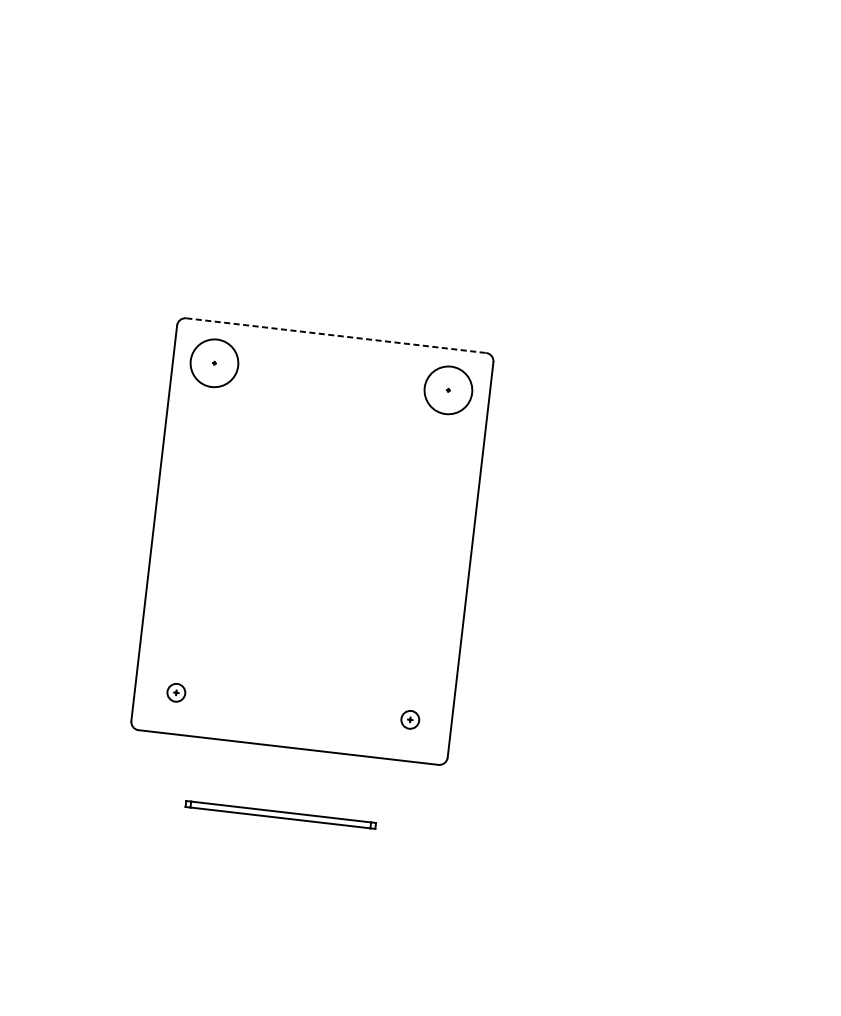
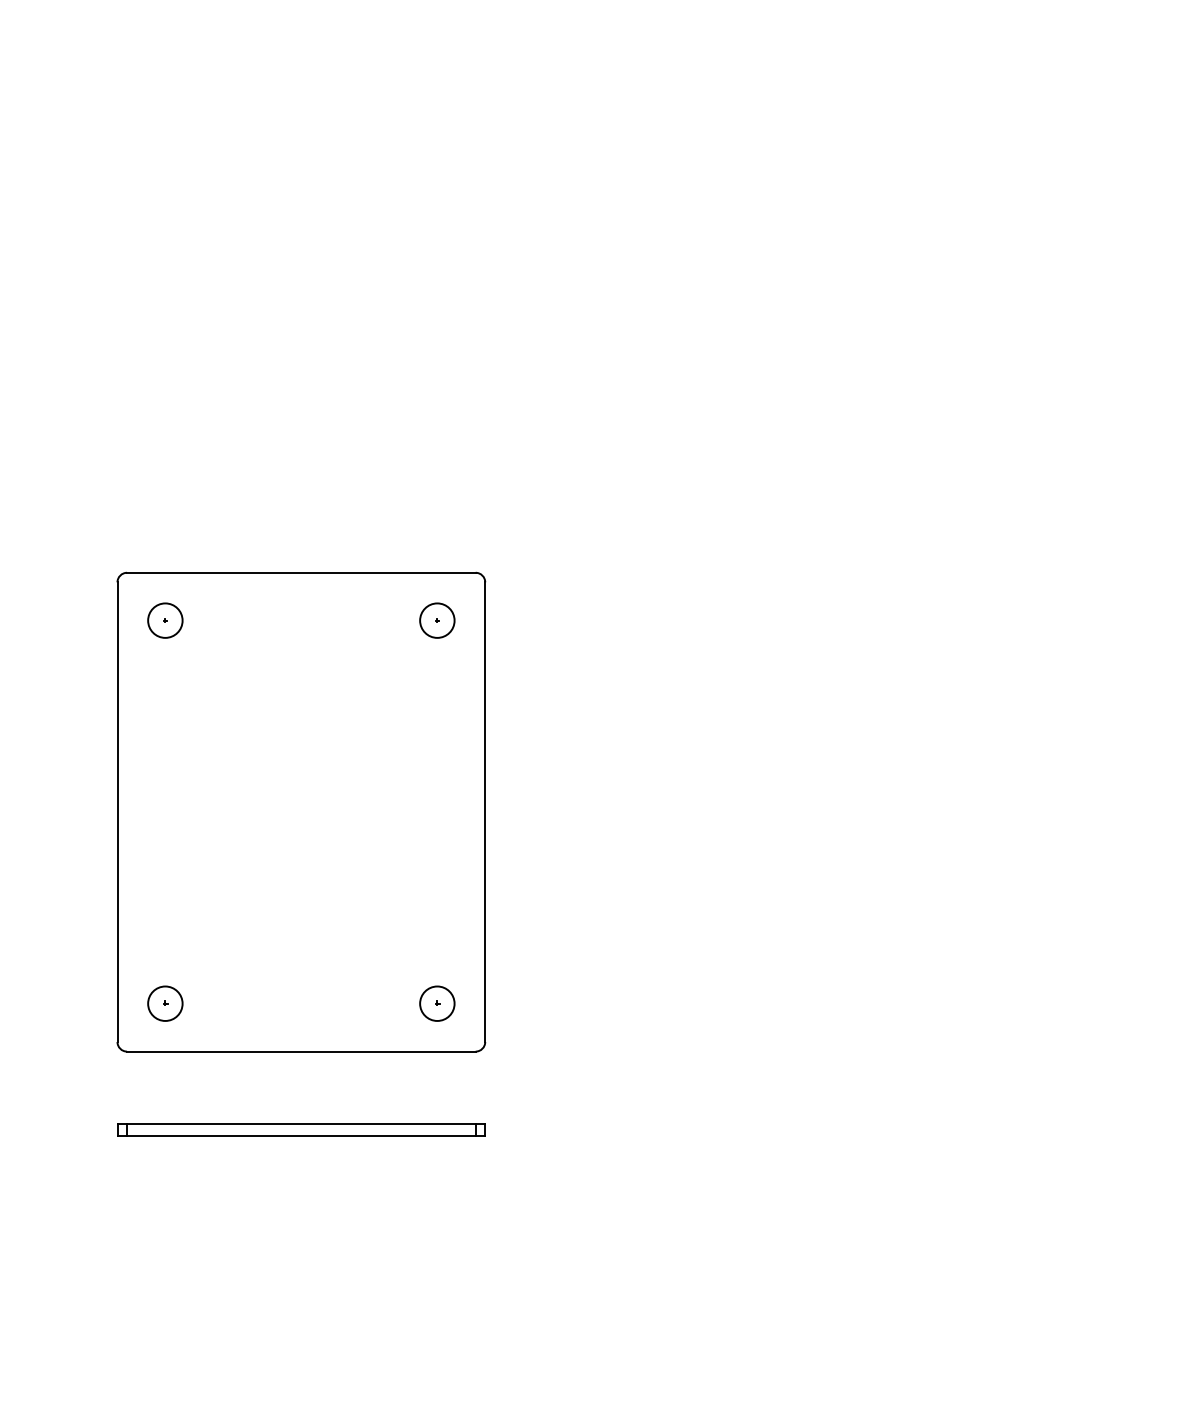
line: (336, 335) -> (301, 572), dashed -> solid
circle: (214, 363) -> (165, 620), size x0.62
circle: (448, 390) -> (437, 620), size x0.62
circle: (176, 692) -> (165, 1003), size x1.67
circle: (410, 719) -> (437, 1003), size x1.67
part: (280, 814) -> (301, 1129), size x1.67

